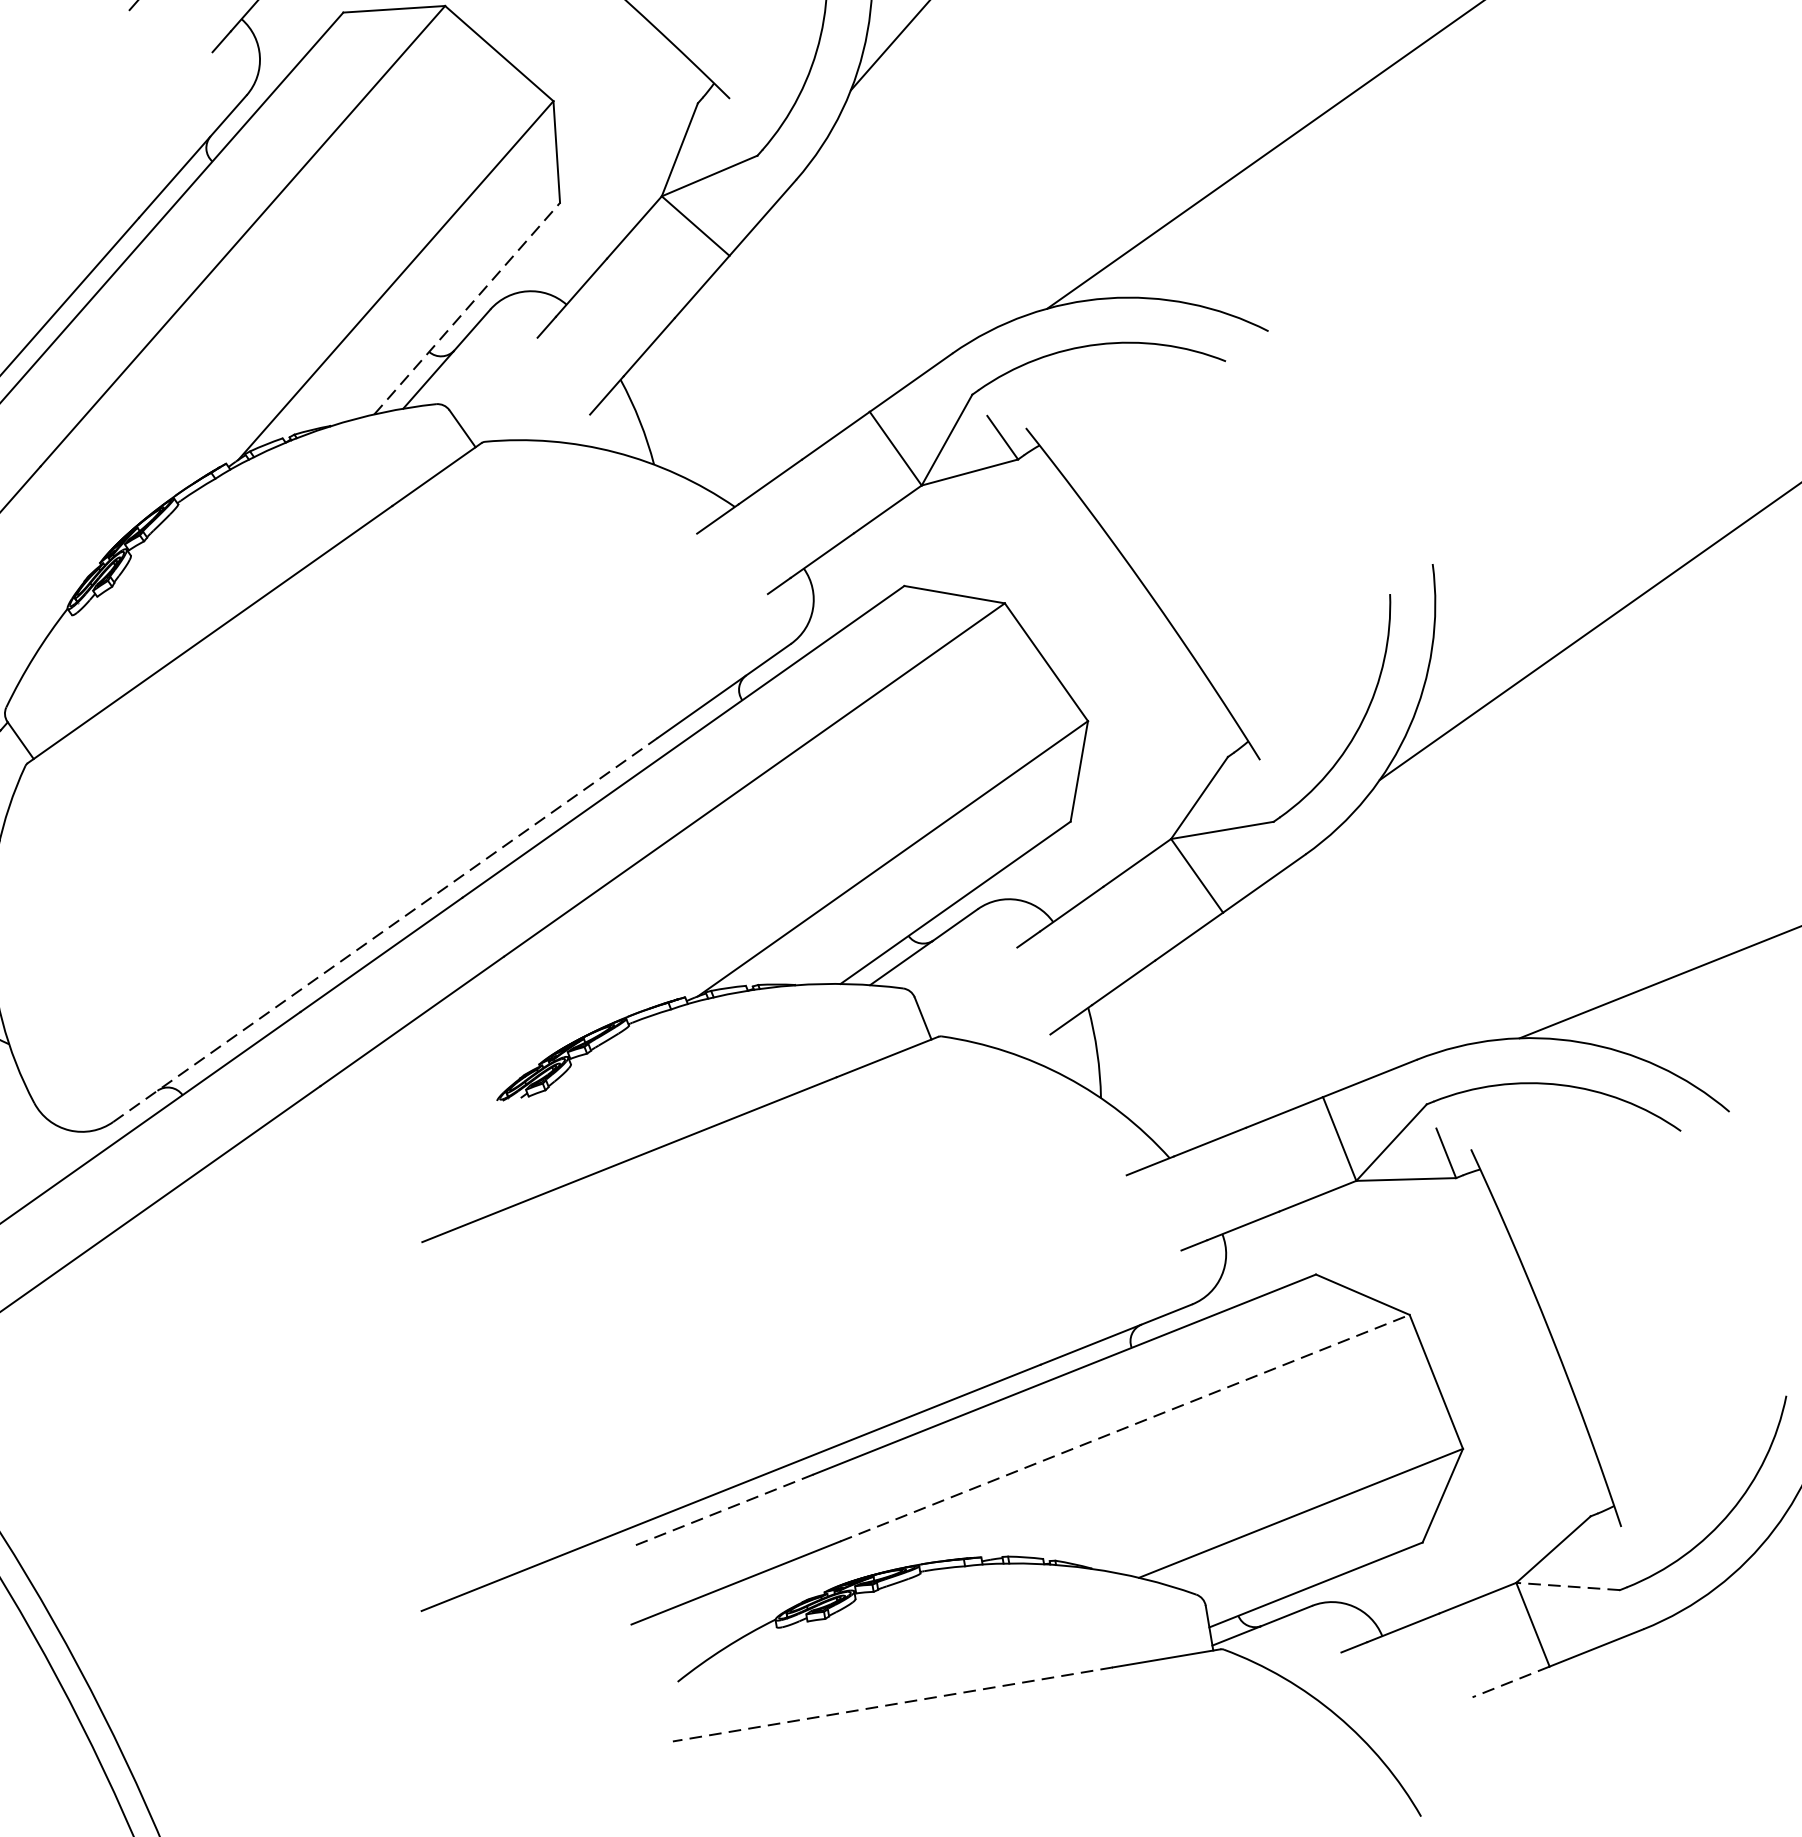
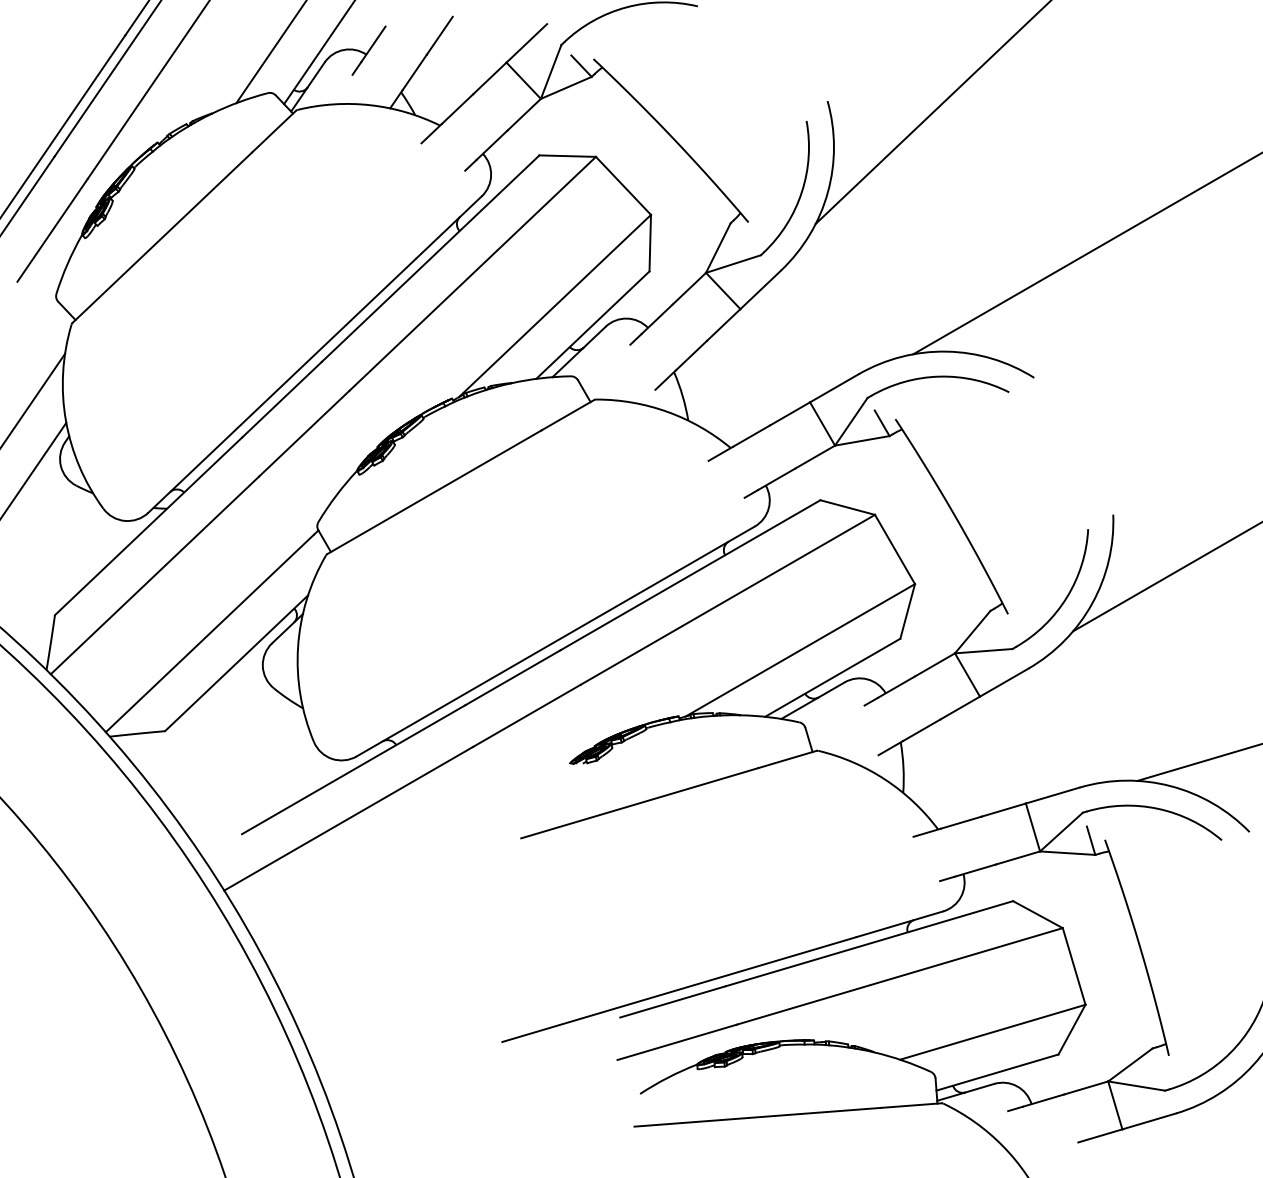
line: (468, 307) -> (593, 324), dashed -> solid
line: (385, 930) -> (516, 664), dashed -> solid
line: (1124, 1428) -> (899, 976), dashed -> solid
line: (720, 1510) -> (672, 1001), dashed -> solid
line: (1567, 1587) -> (1136, 1086), dashed -> solid
line: (1511, 1681) -> (1100, 1135), dashed -> solid
line: (892, 1704) -> (757, 1117), dashed -> solid

